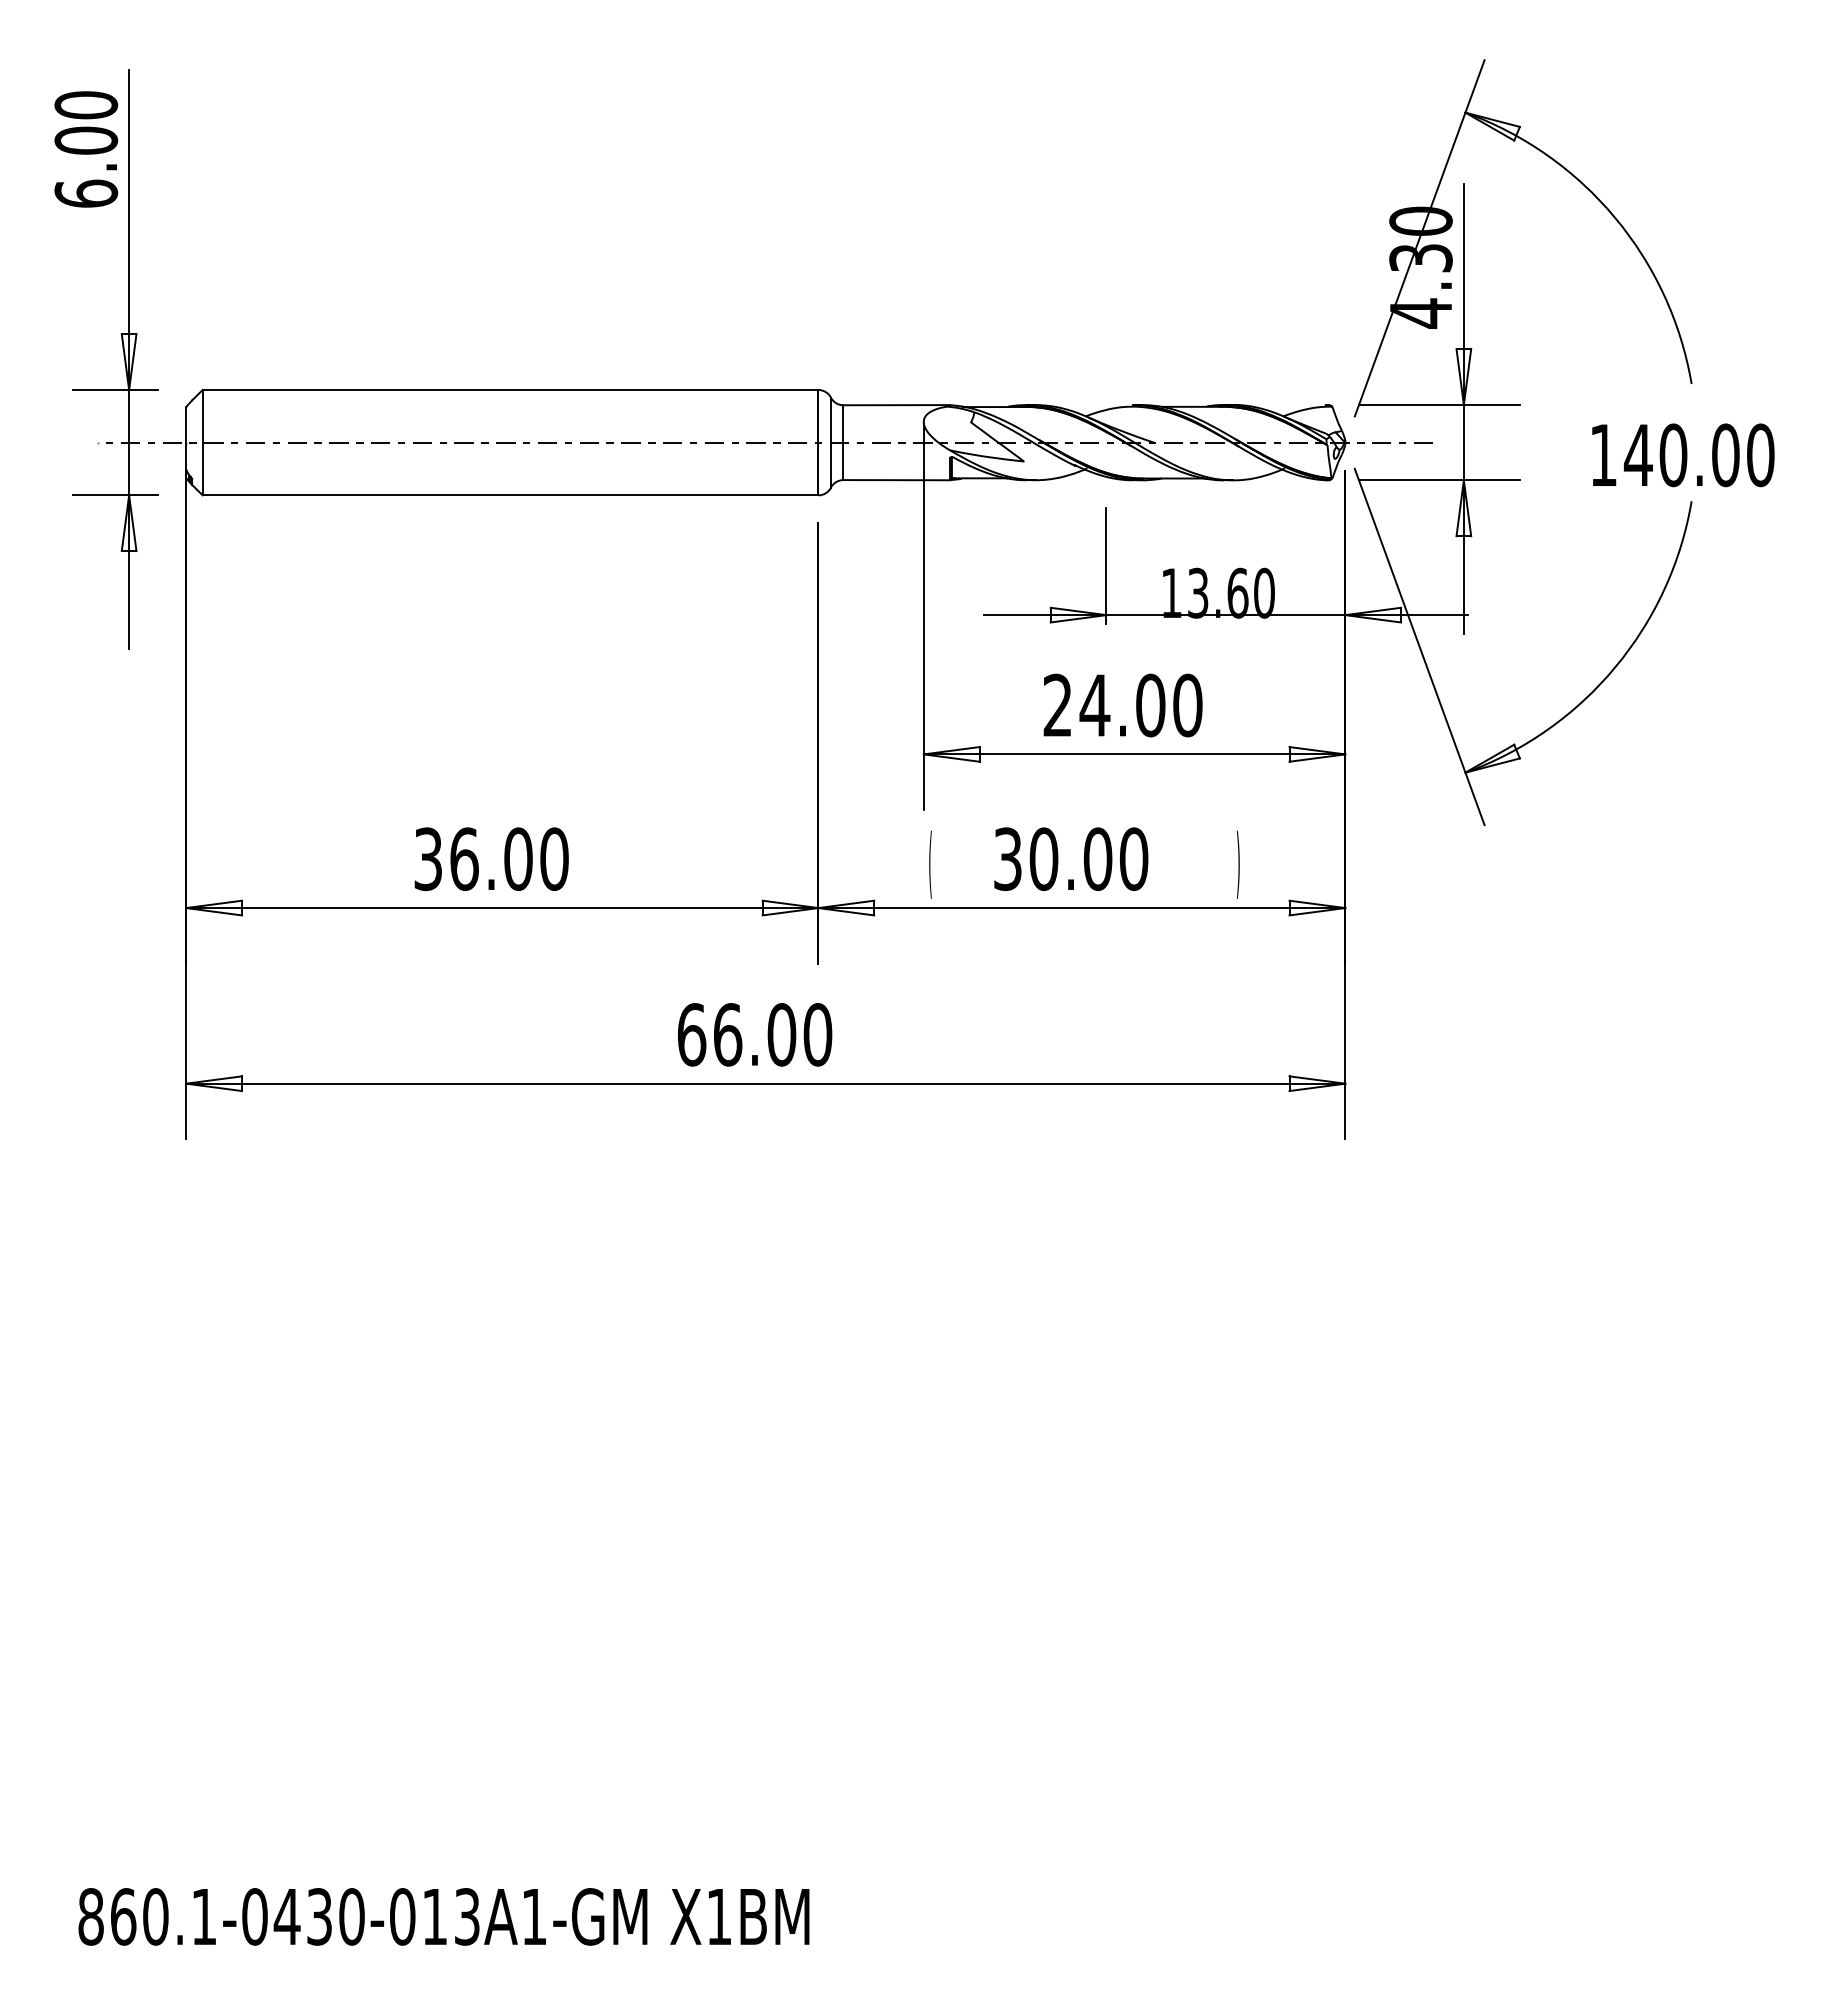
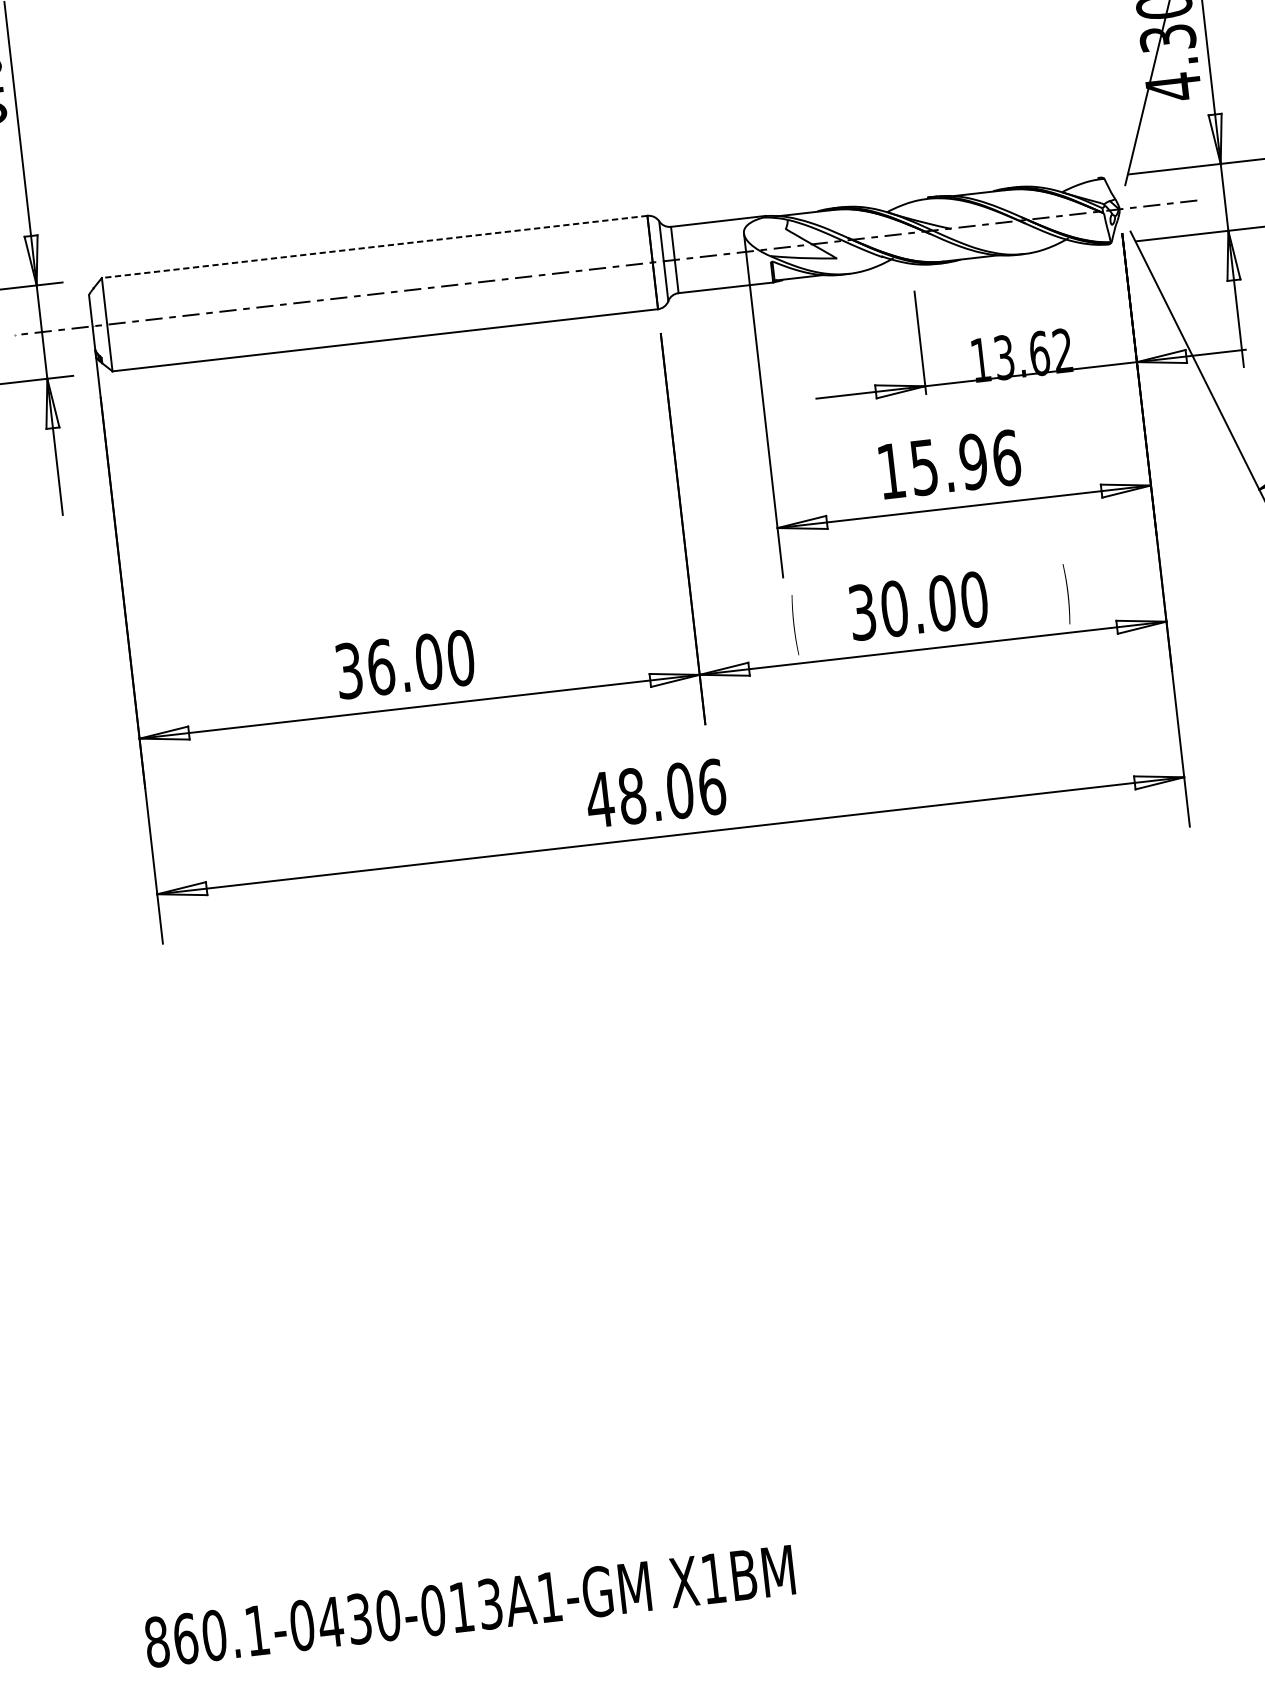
line: (510, 389) -> (374, 246), solid -> dashed
text: (1264, 592) -> (1063, 350), 13.60 -> 13.62
text: (1122, 705) -> (948, 464), 24.00 -> 15.96
text: (754, 1034) -> (655, 793), 66.00 -> 48.06

